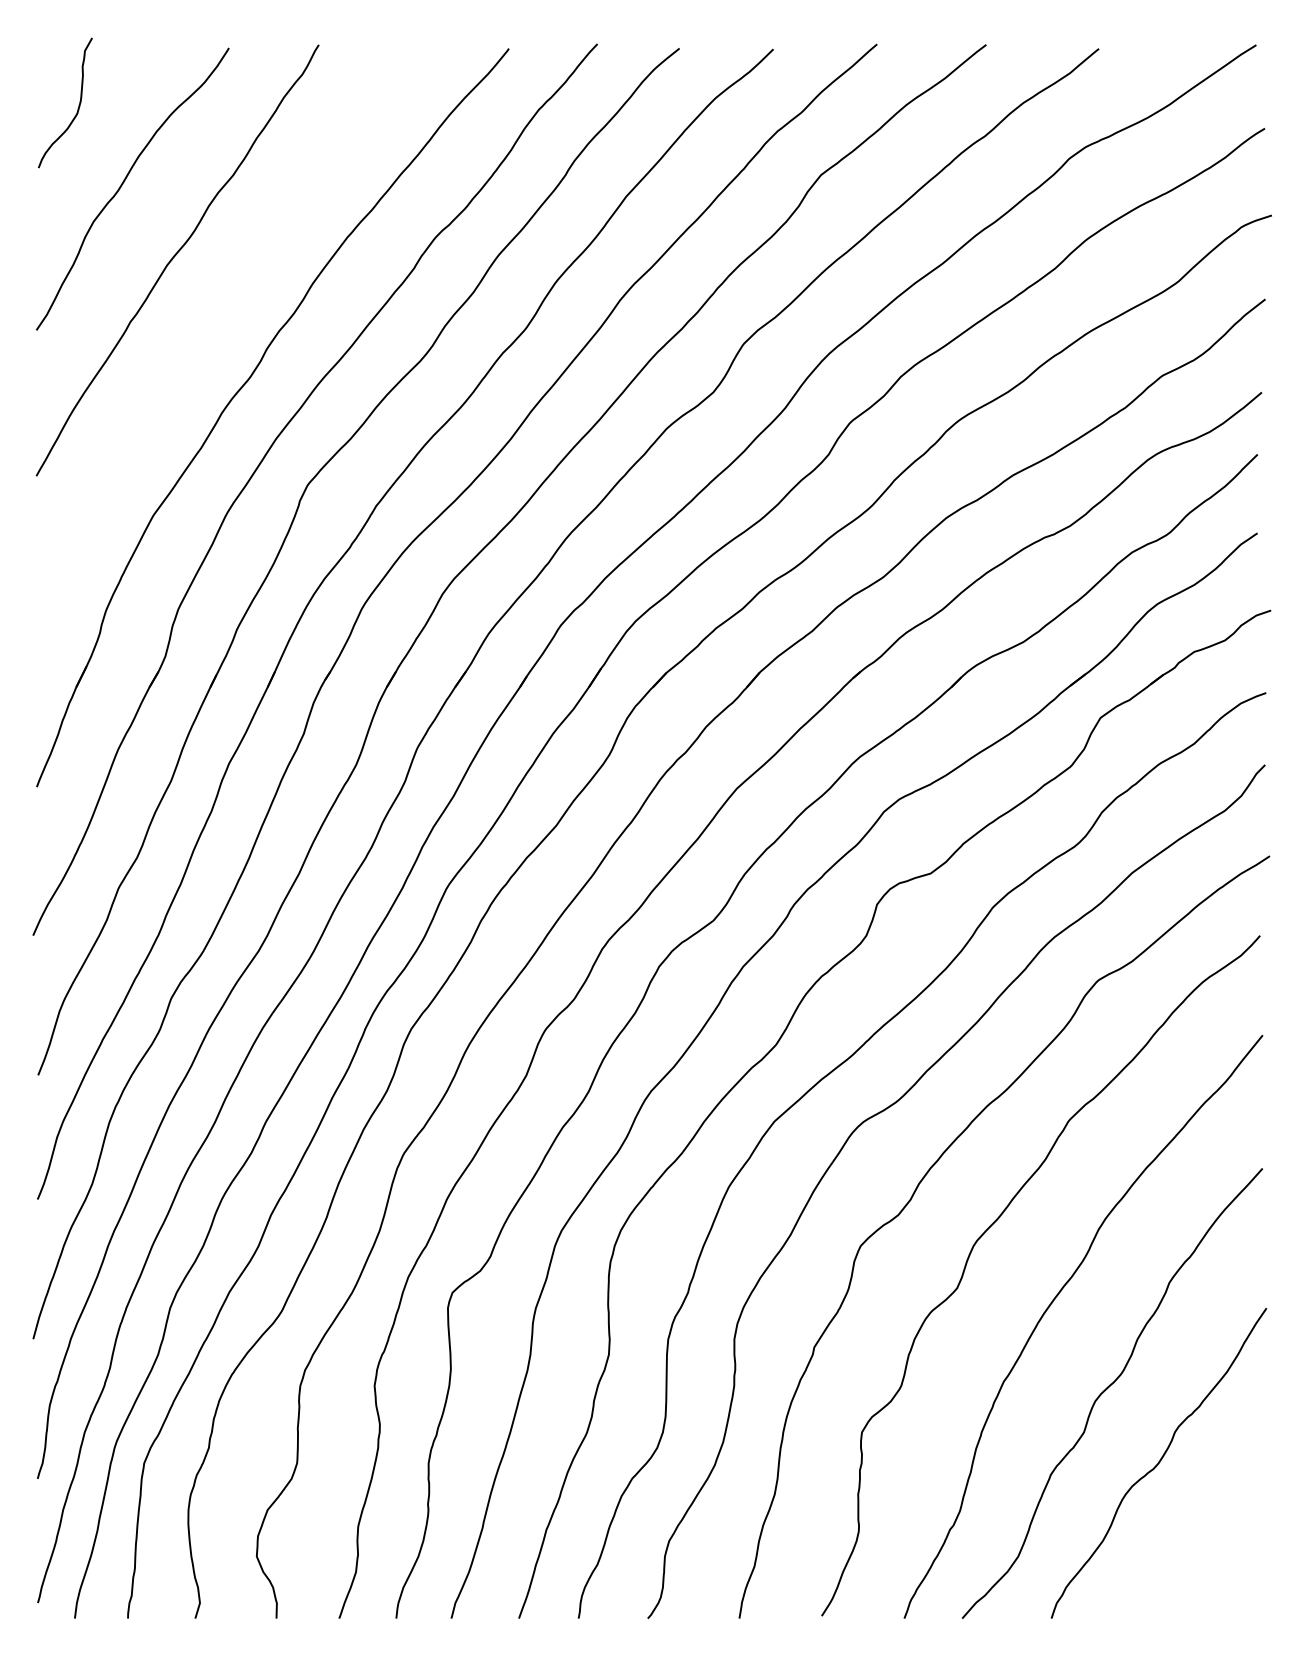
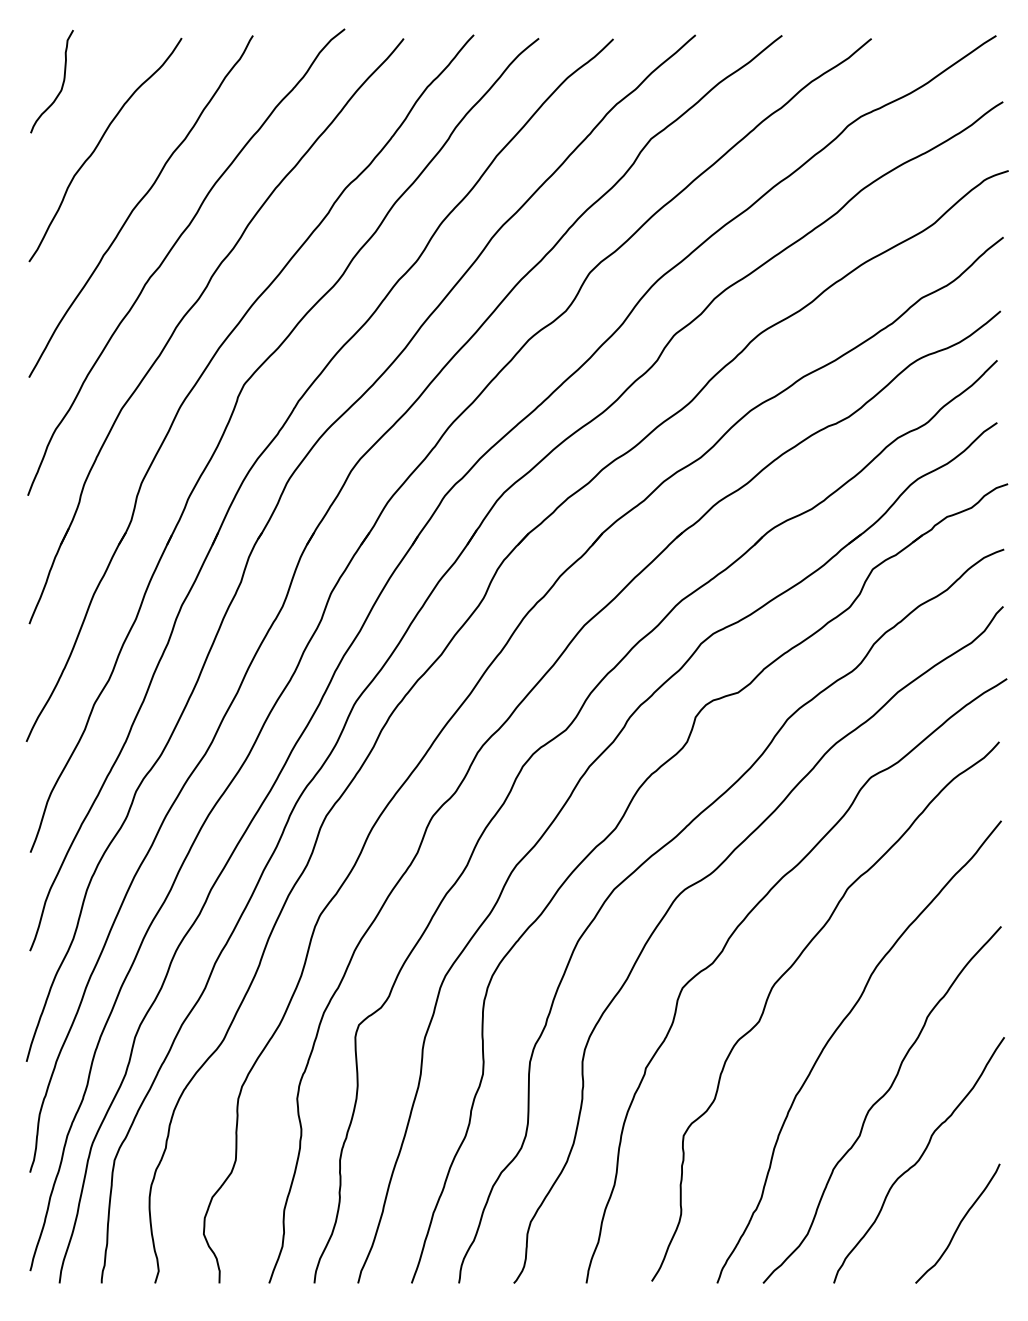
curve: (214, 318) -> (170, 252), added
curve: (1208, 1544) -> (958, 1224), added

